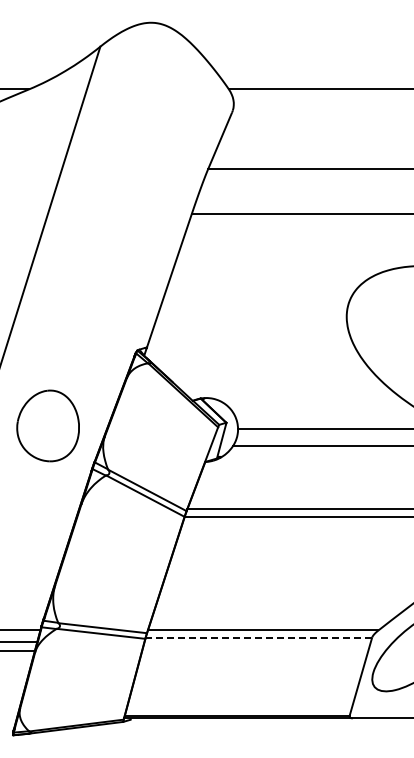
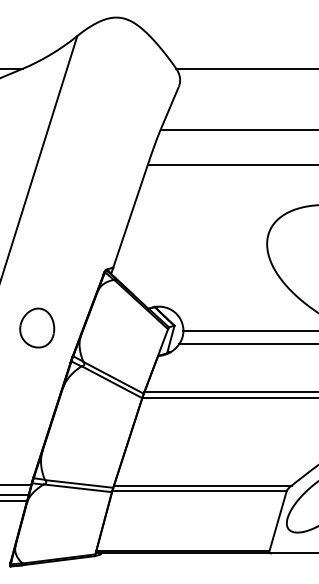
part: (48, 425) -> (37, 327), size x0.71
line: (258, 637) -> (199, 491), dashed -> solid

